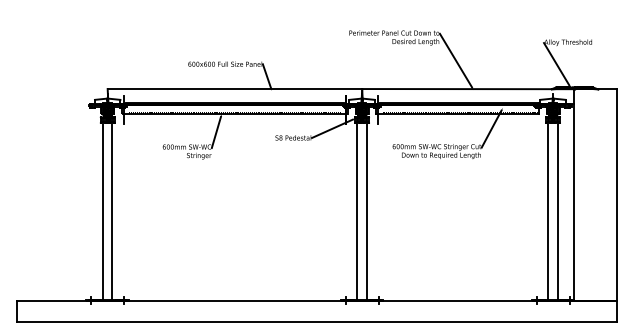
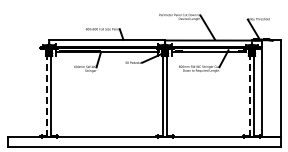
line: (101, 212) -> (46, 96), solid -> dashed
line: (547, 212) -> (249, 96), solid -> dashed

